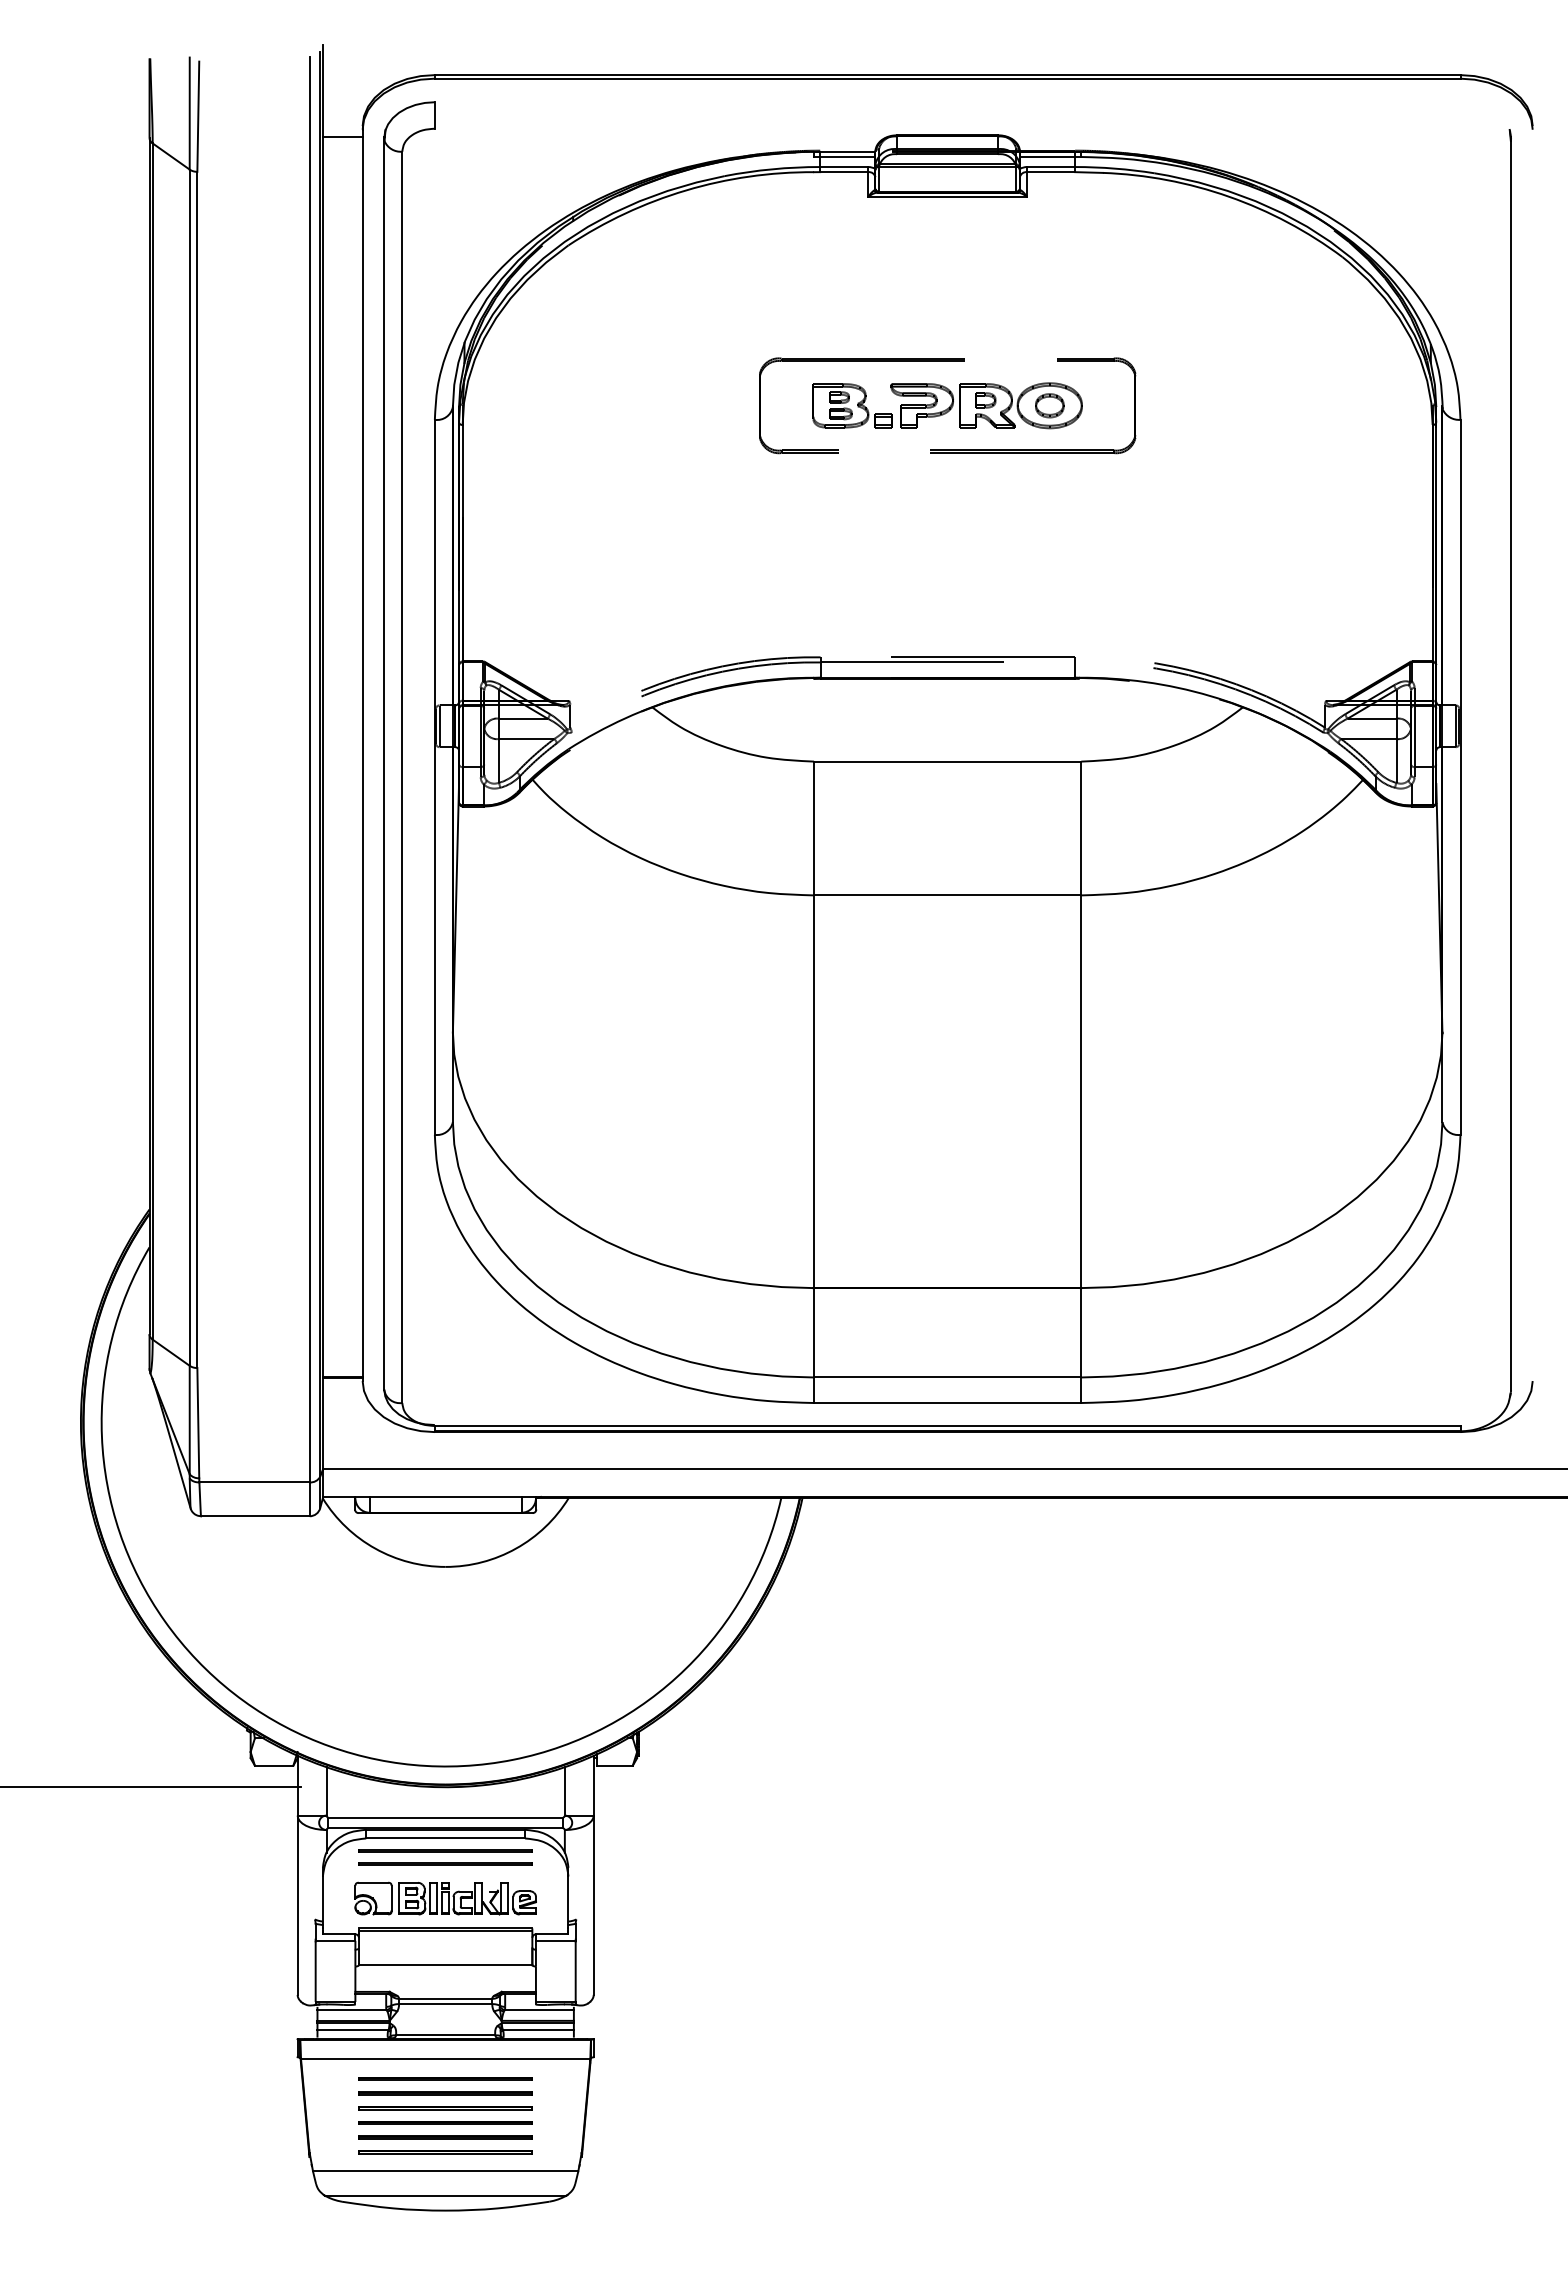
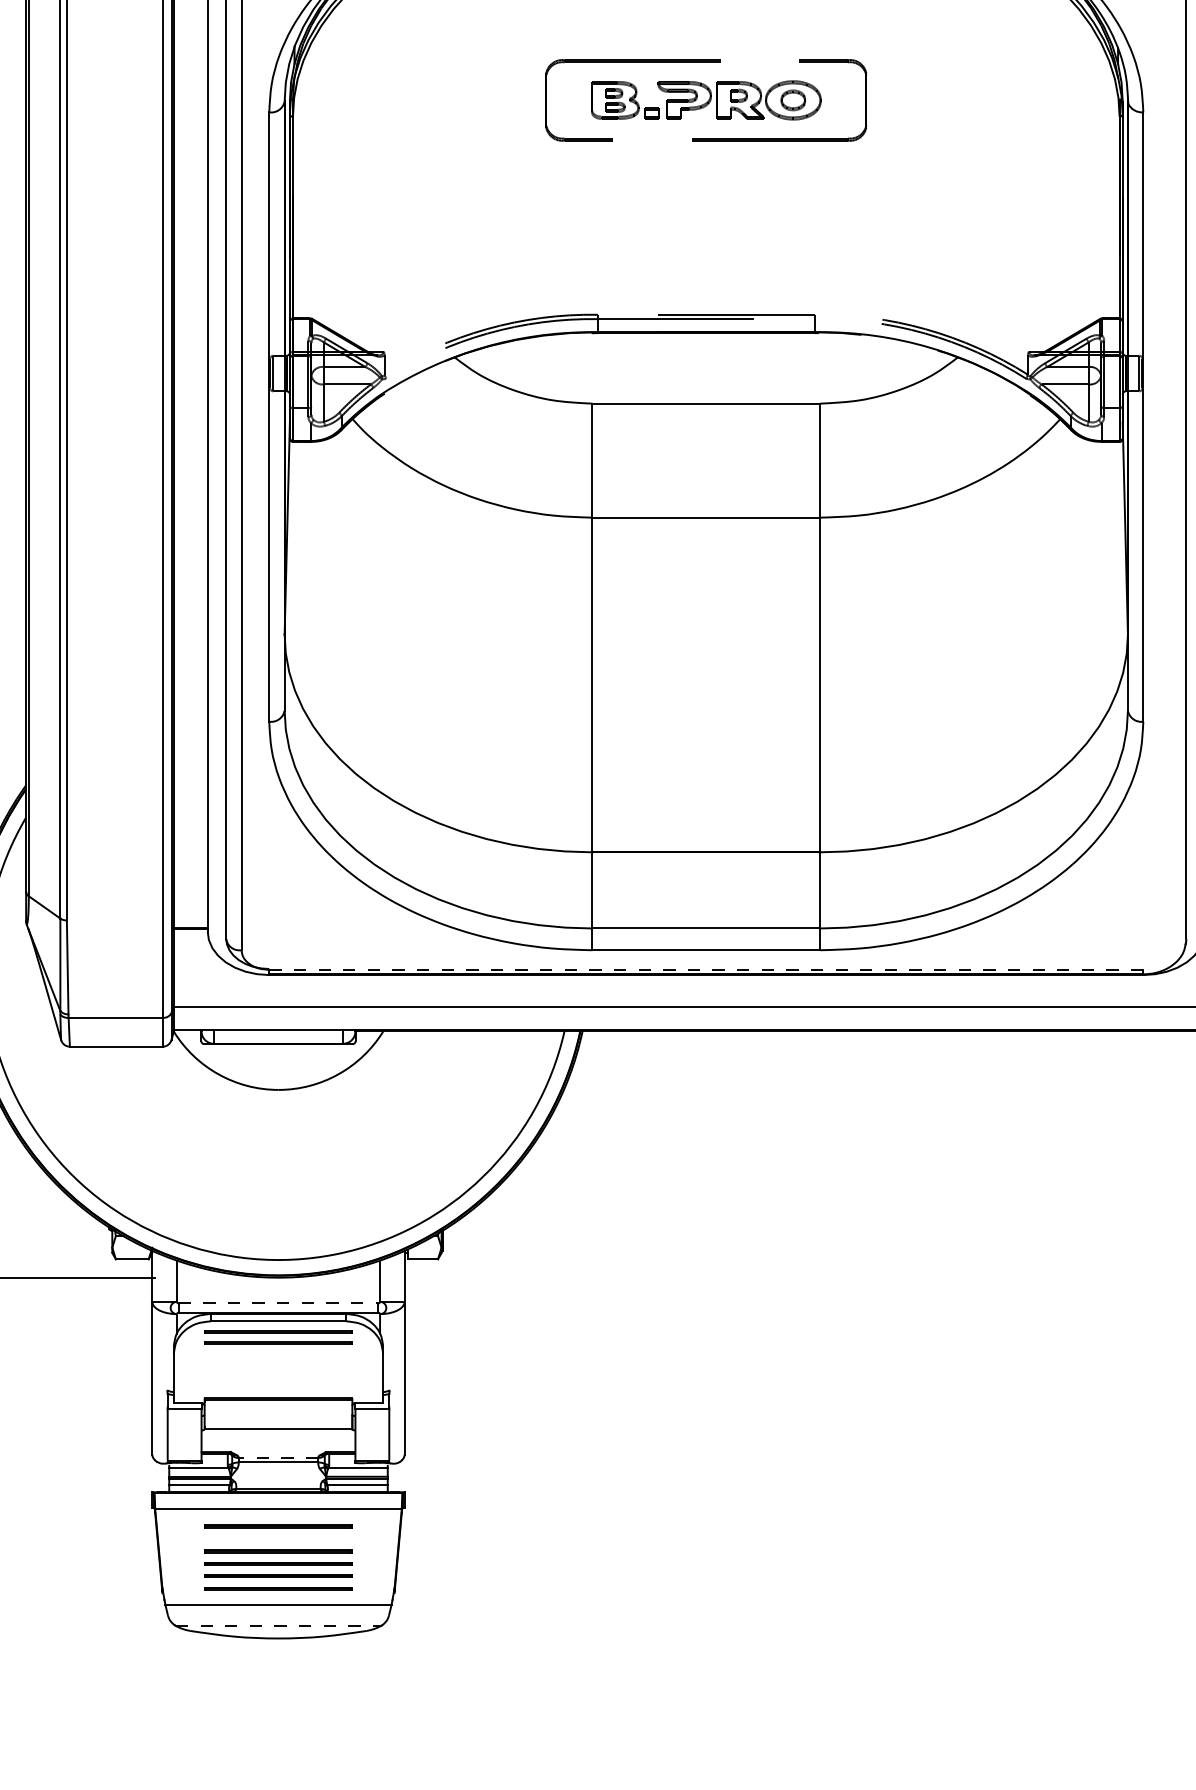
line: (947, 1426) -> (706, 970), solid -> dashed
line: (446, 1817) -> (279, 1303), solid -> dashed
part: (445, 1898) -> (278, 1372), removed
line: (445, 1998) -> (278, 1457), solid -> dashed
line: (445, 2093) -> (278, 1538), removed
line: (446, 2195) -> (279, 1625), solid -> dashed

